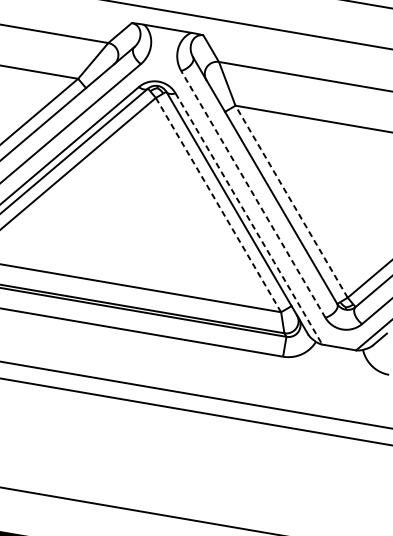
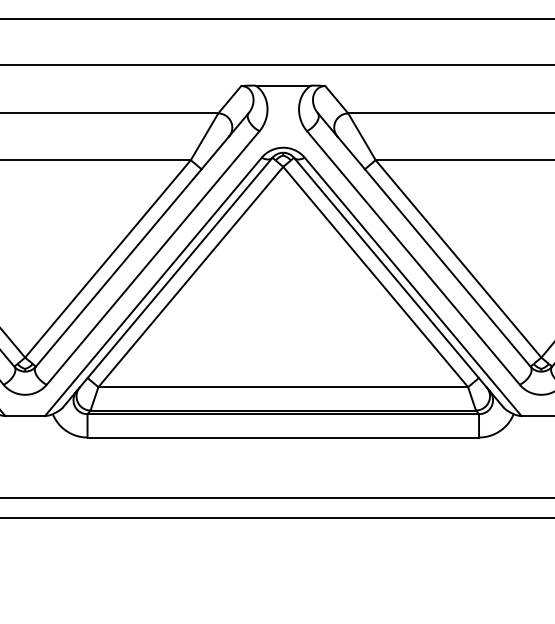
line: (253, 194) -> (413, 257), dashed -> solid
line: (291, 201) -> (458, 258), dashed -> solid
line: (218, 205) -> (375, 277), dashed -> solid
line: (249, 218) -> (413, 286), dashed -> solid

